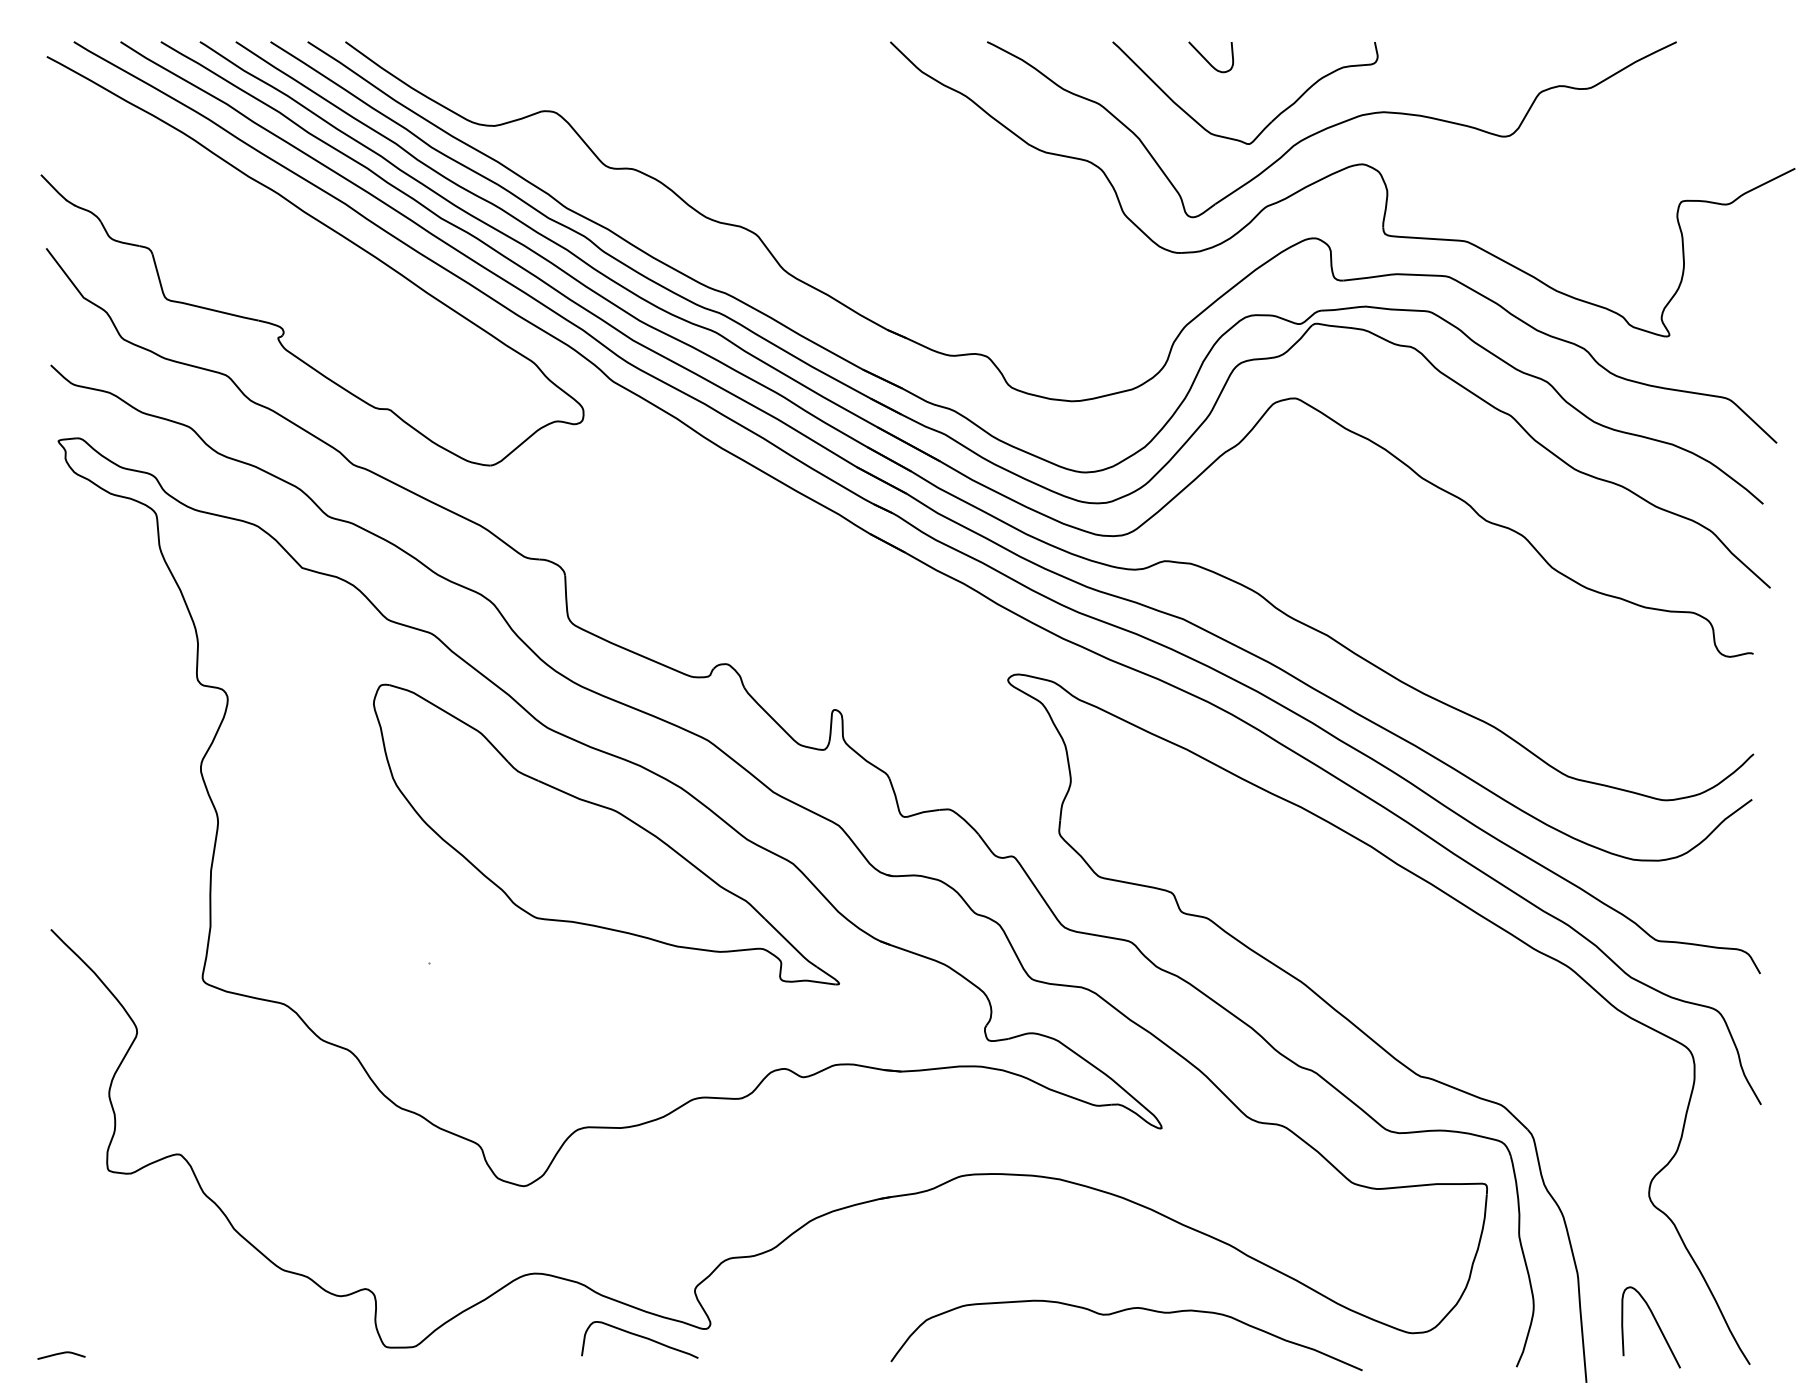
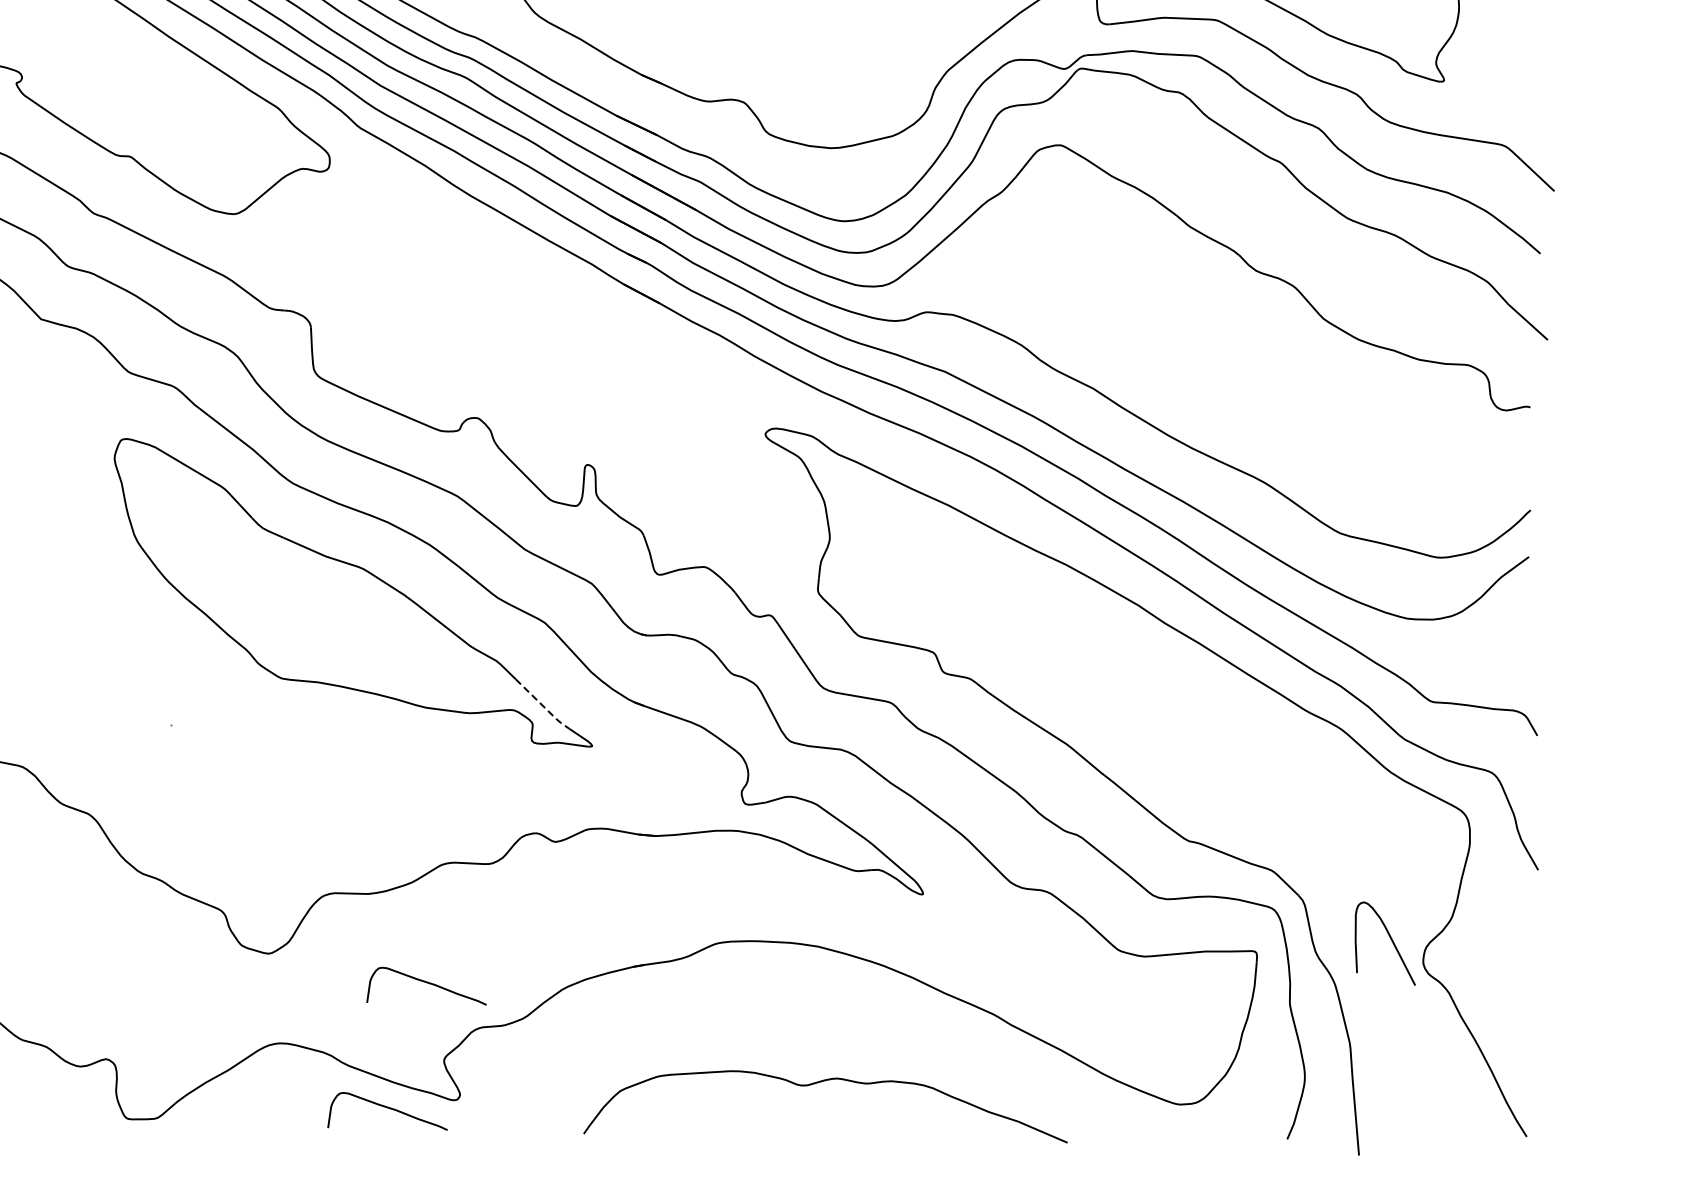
line: (791, 944) -> (543, 705), solid -> dashed
curve: (678, 1215) -> (427, 983), added
curve: (1120, 1312) -> (819, 1083), moved
curve: (1656, 1324) -> (1390, 940), moved

